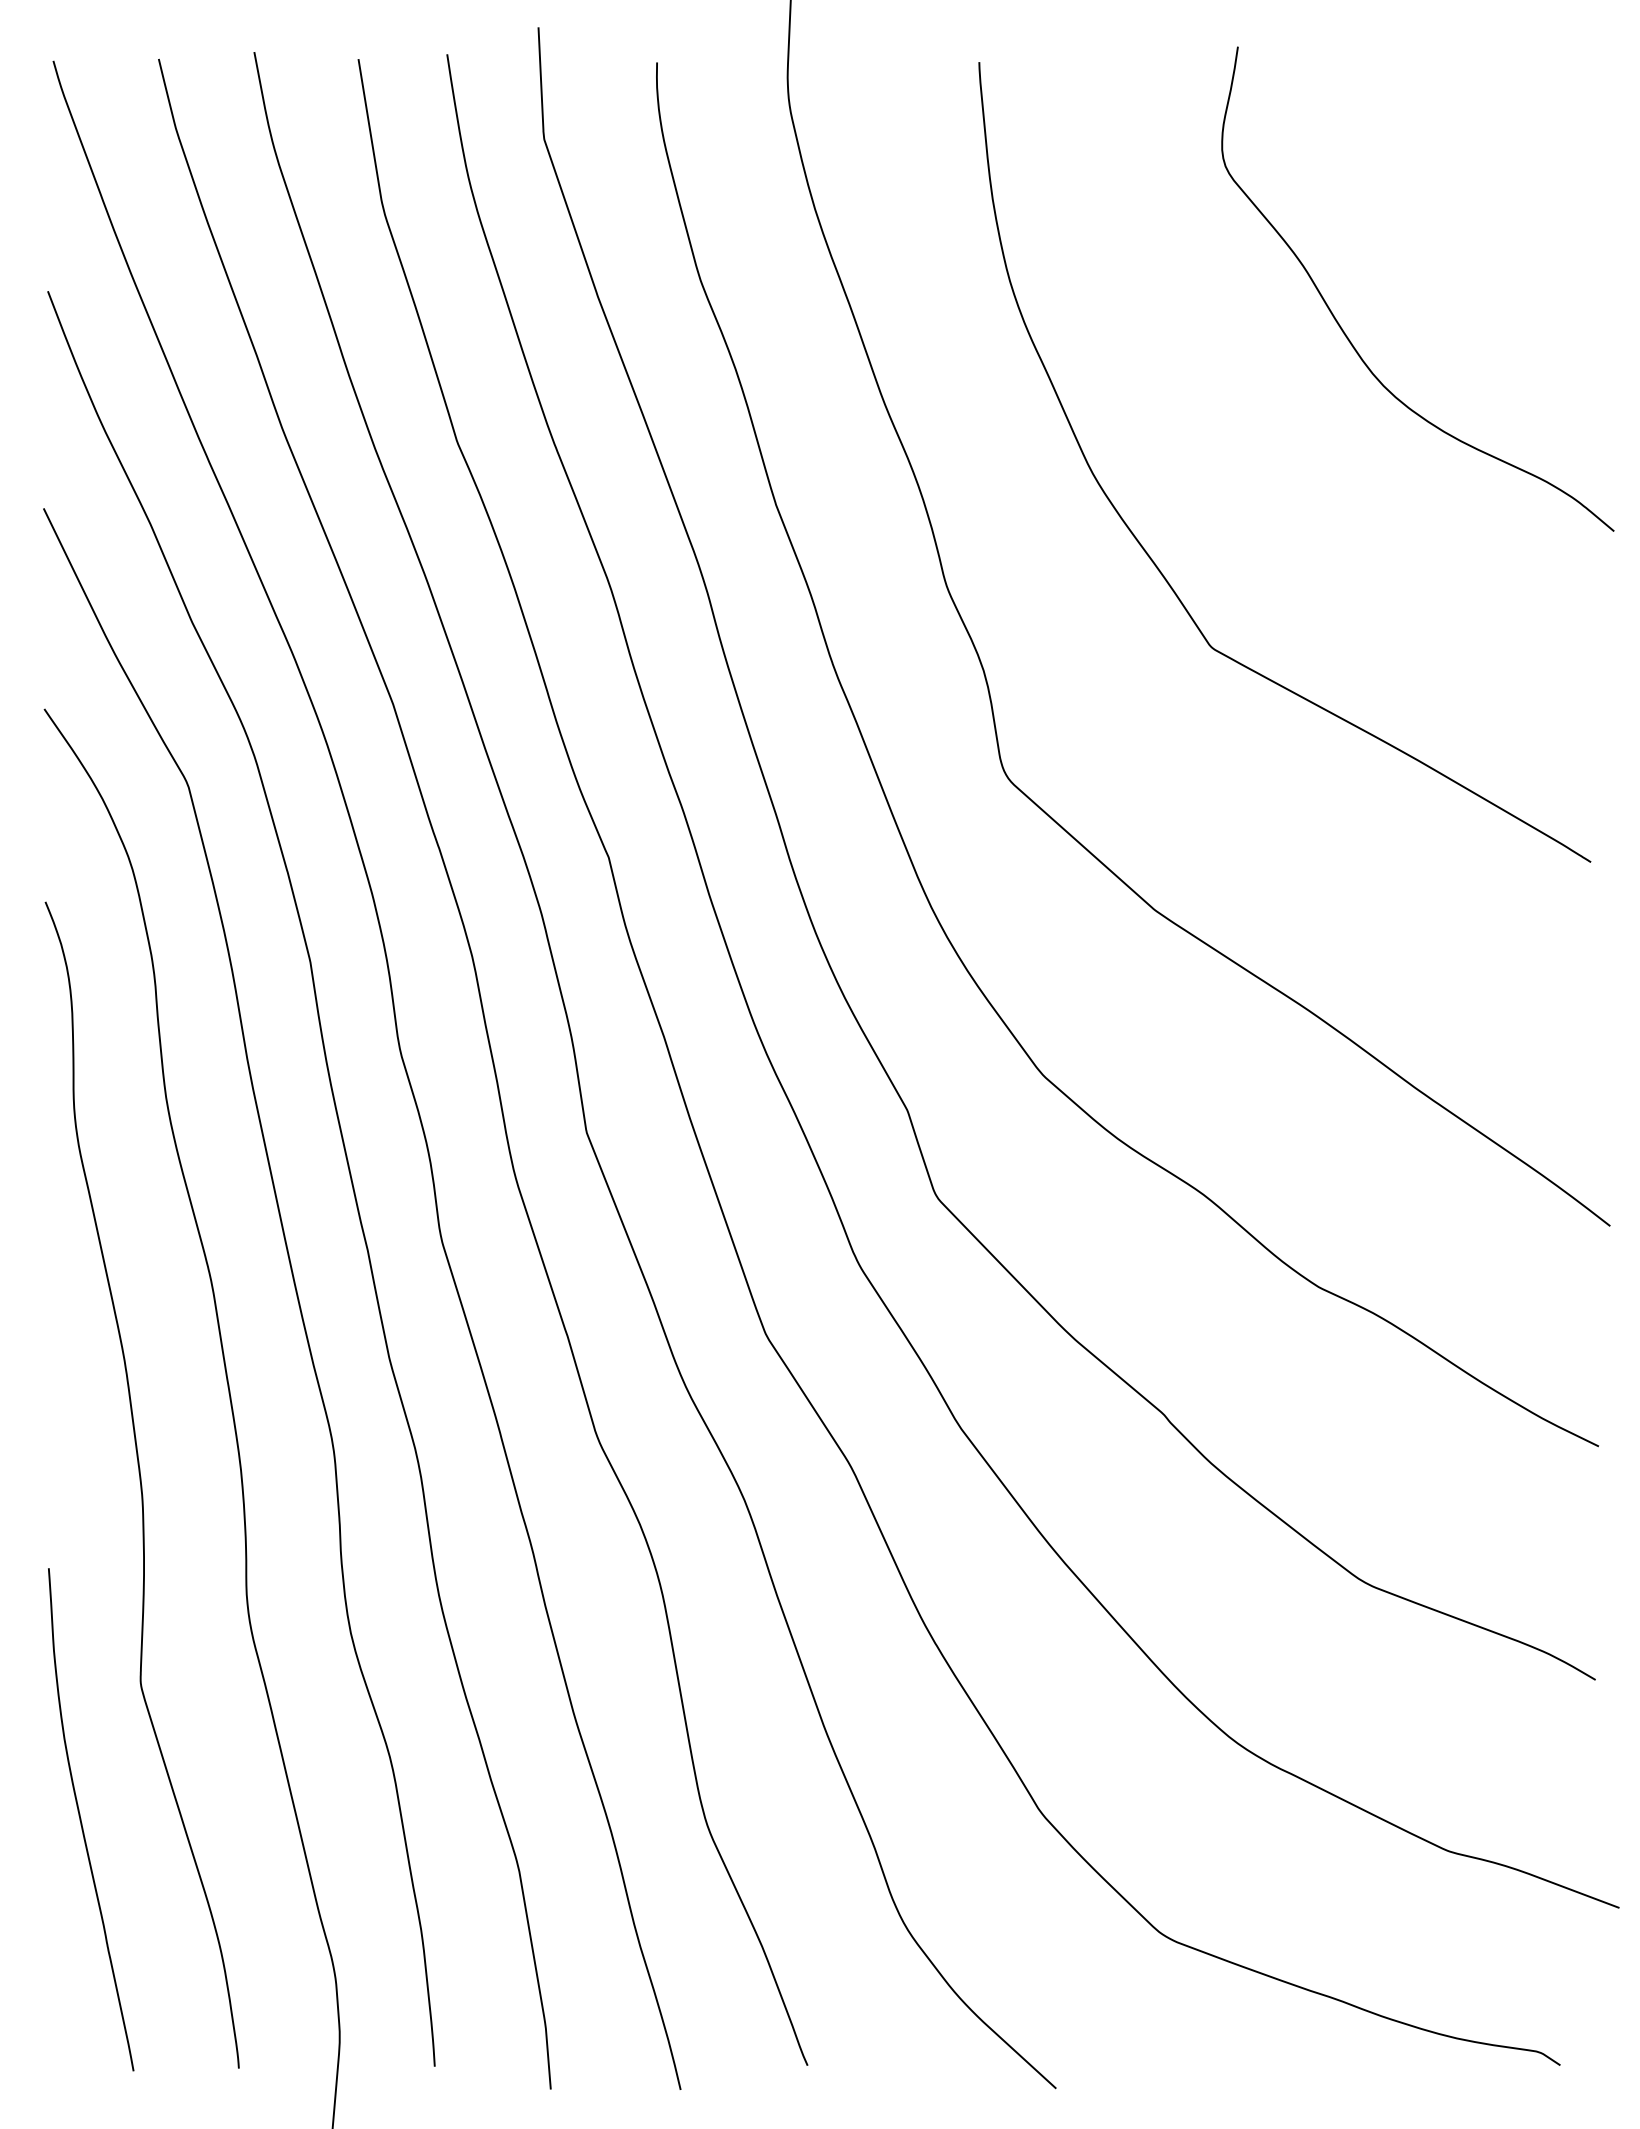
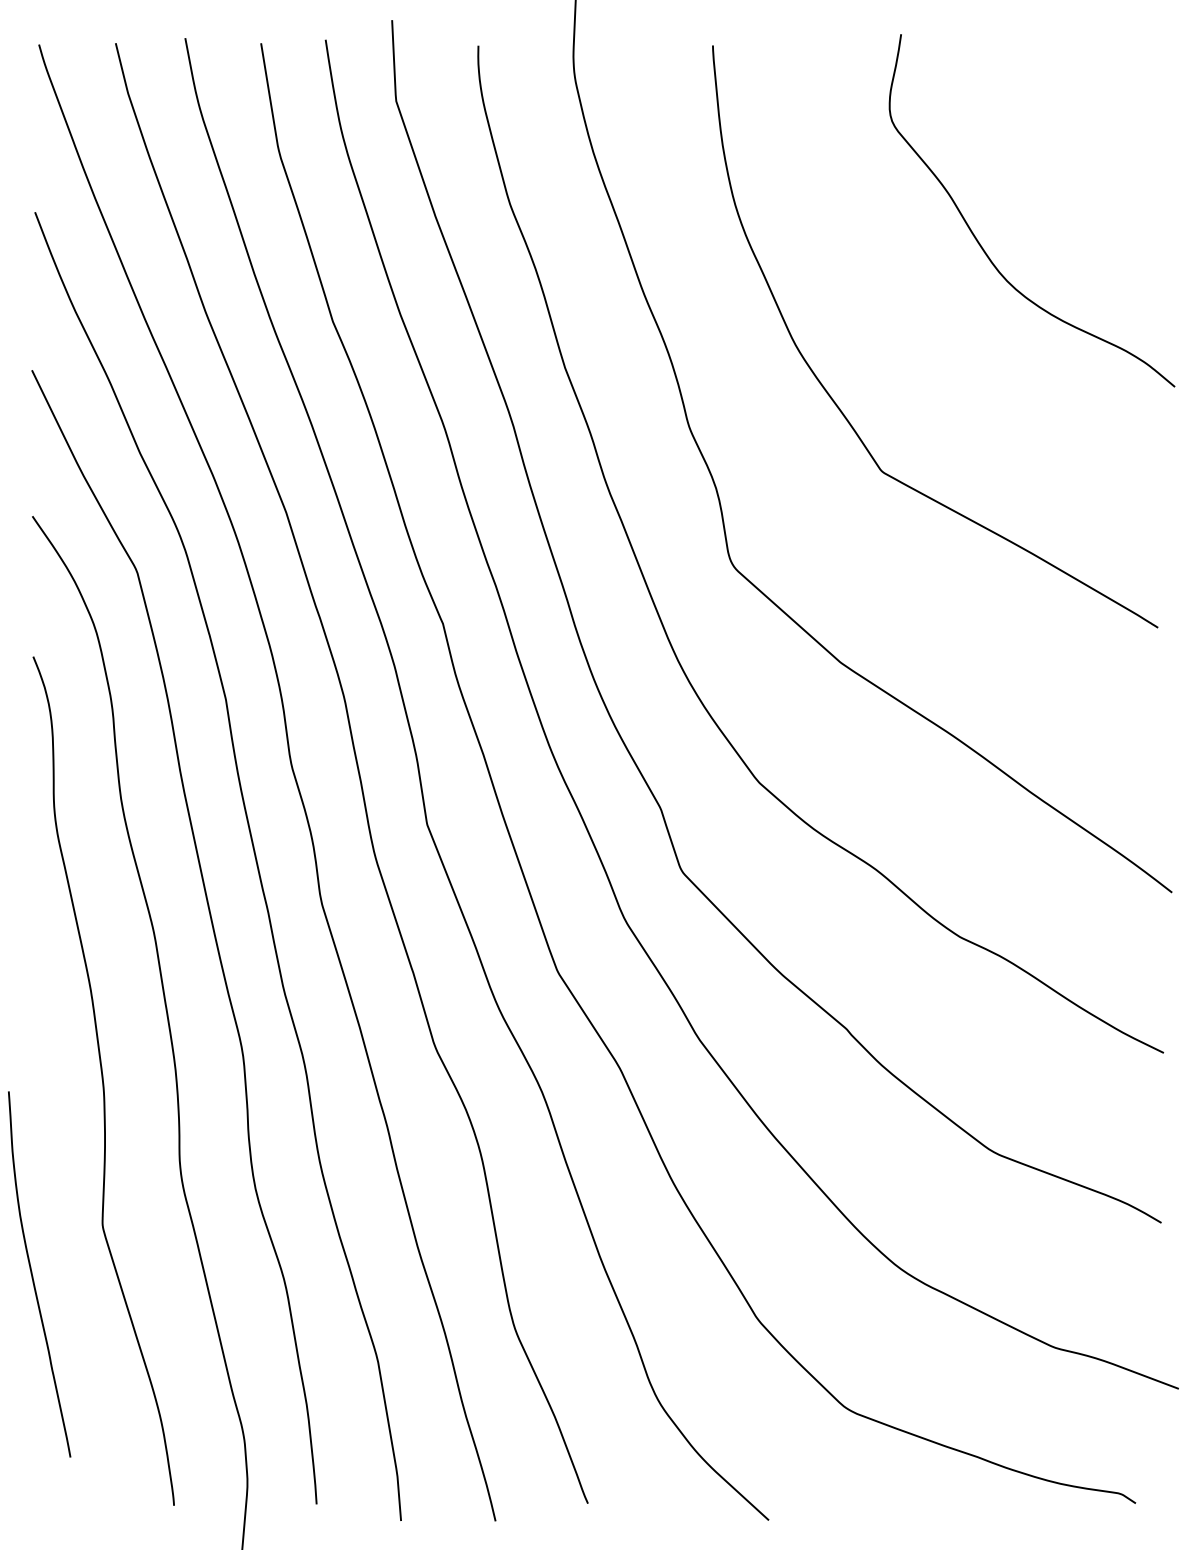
curve: (82, 1823) -> (33, 1277), moved

